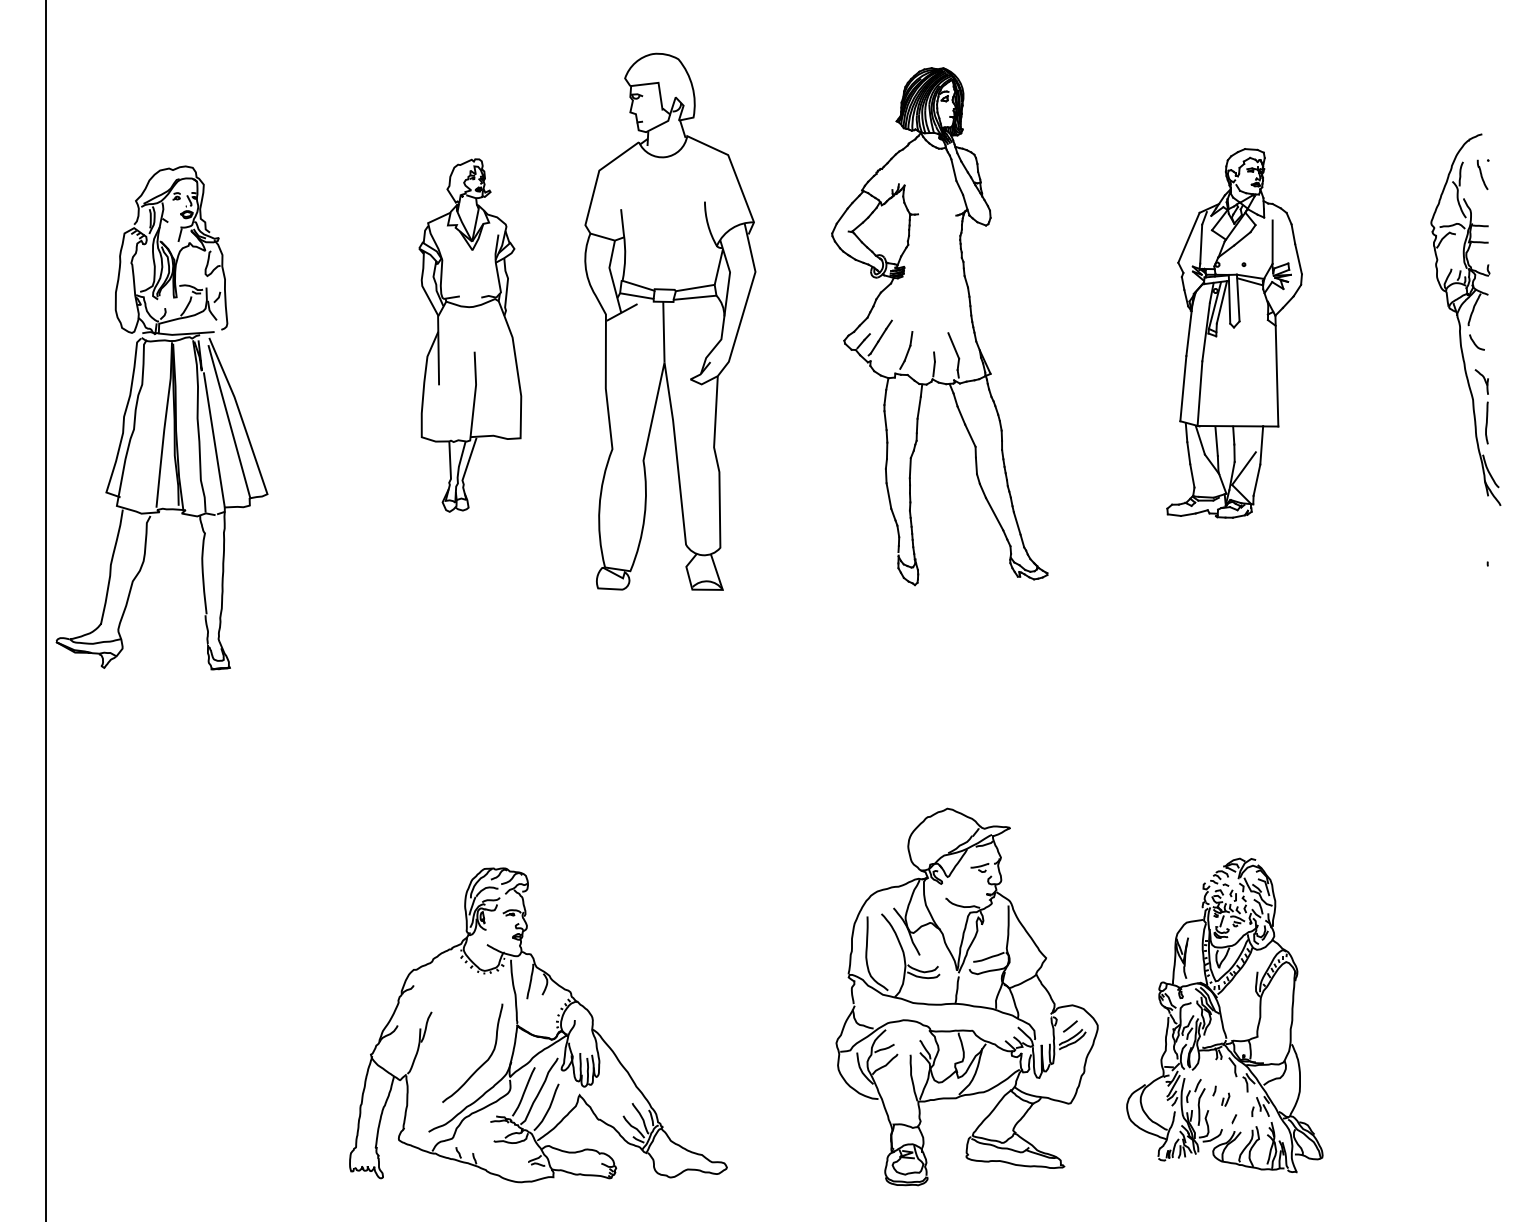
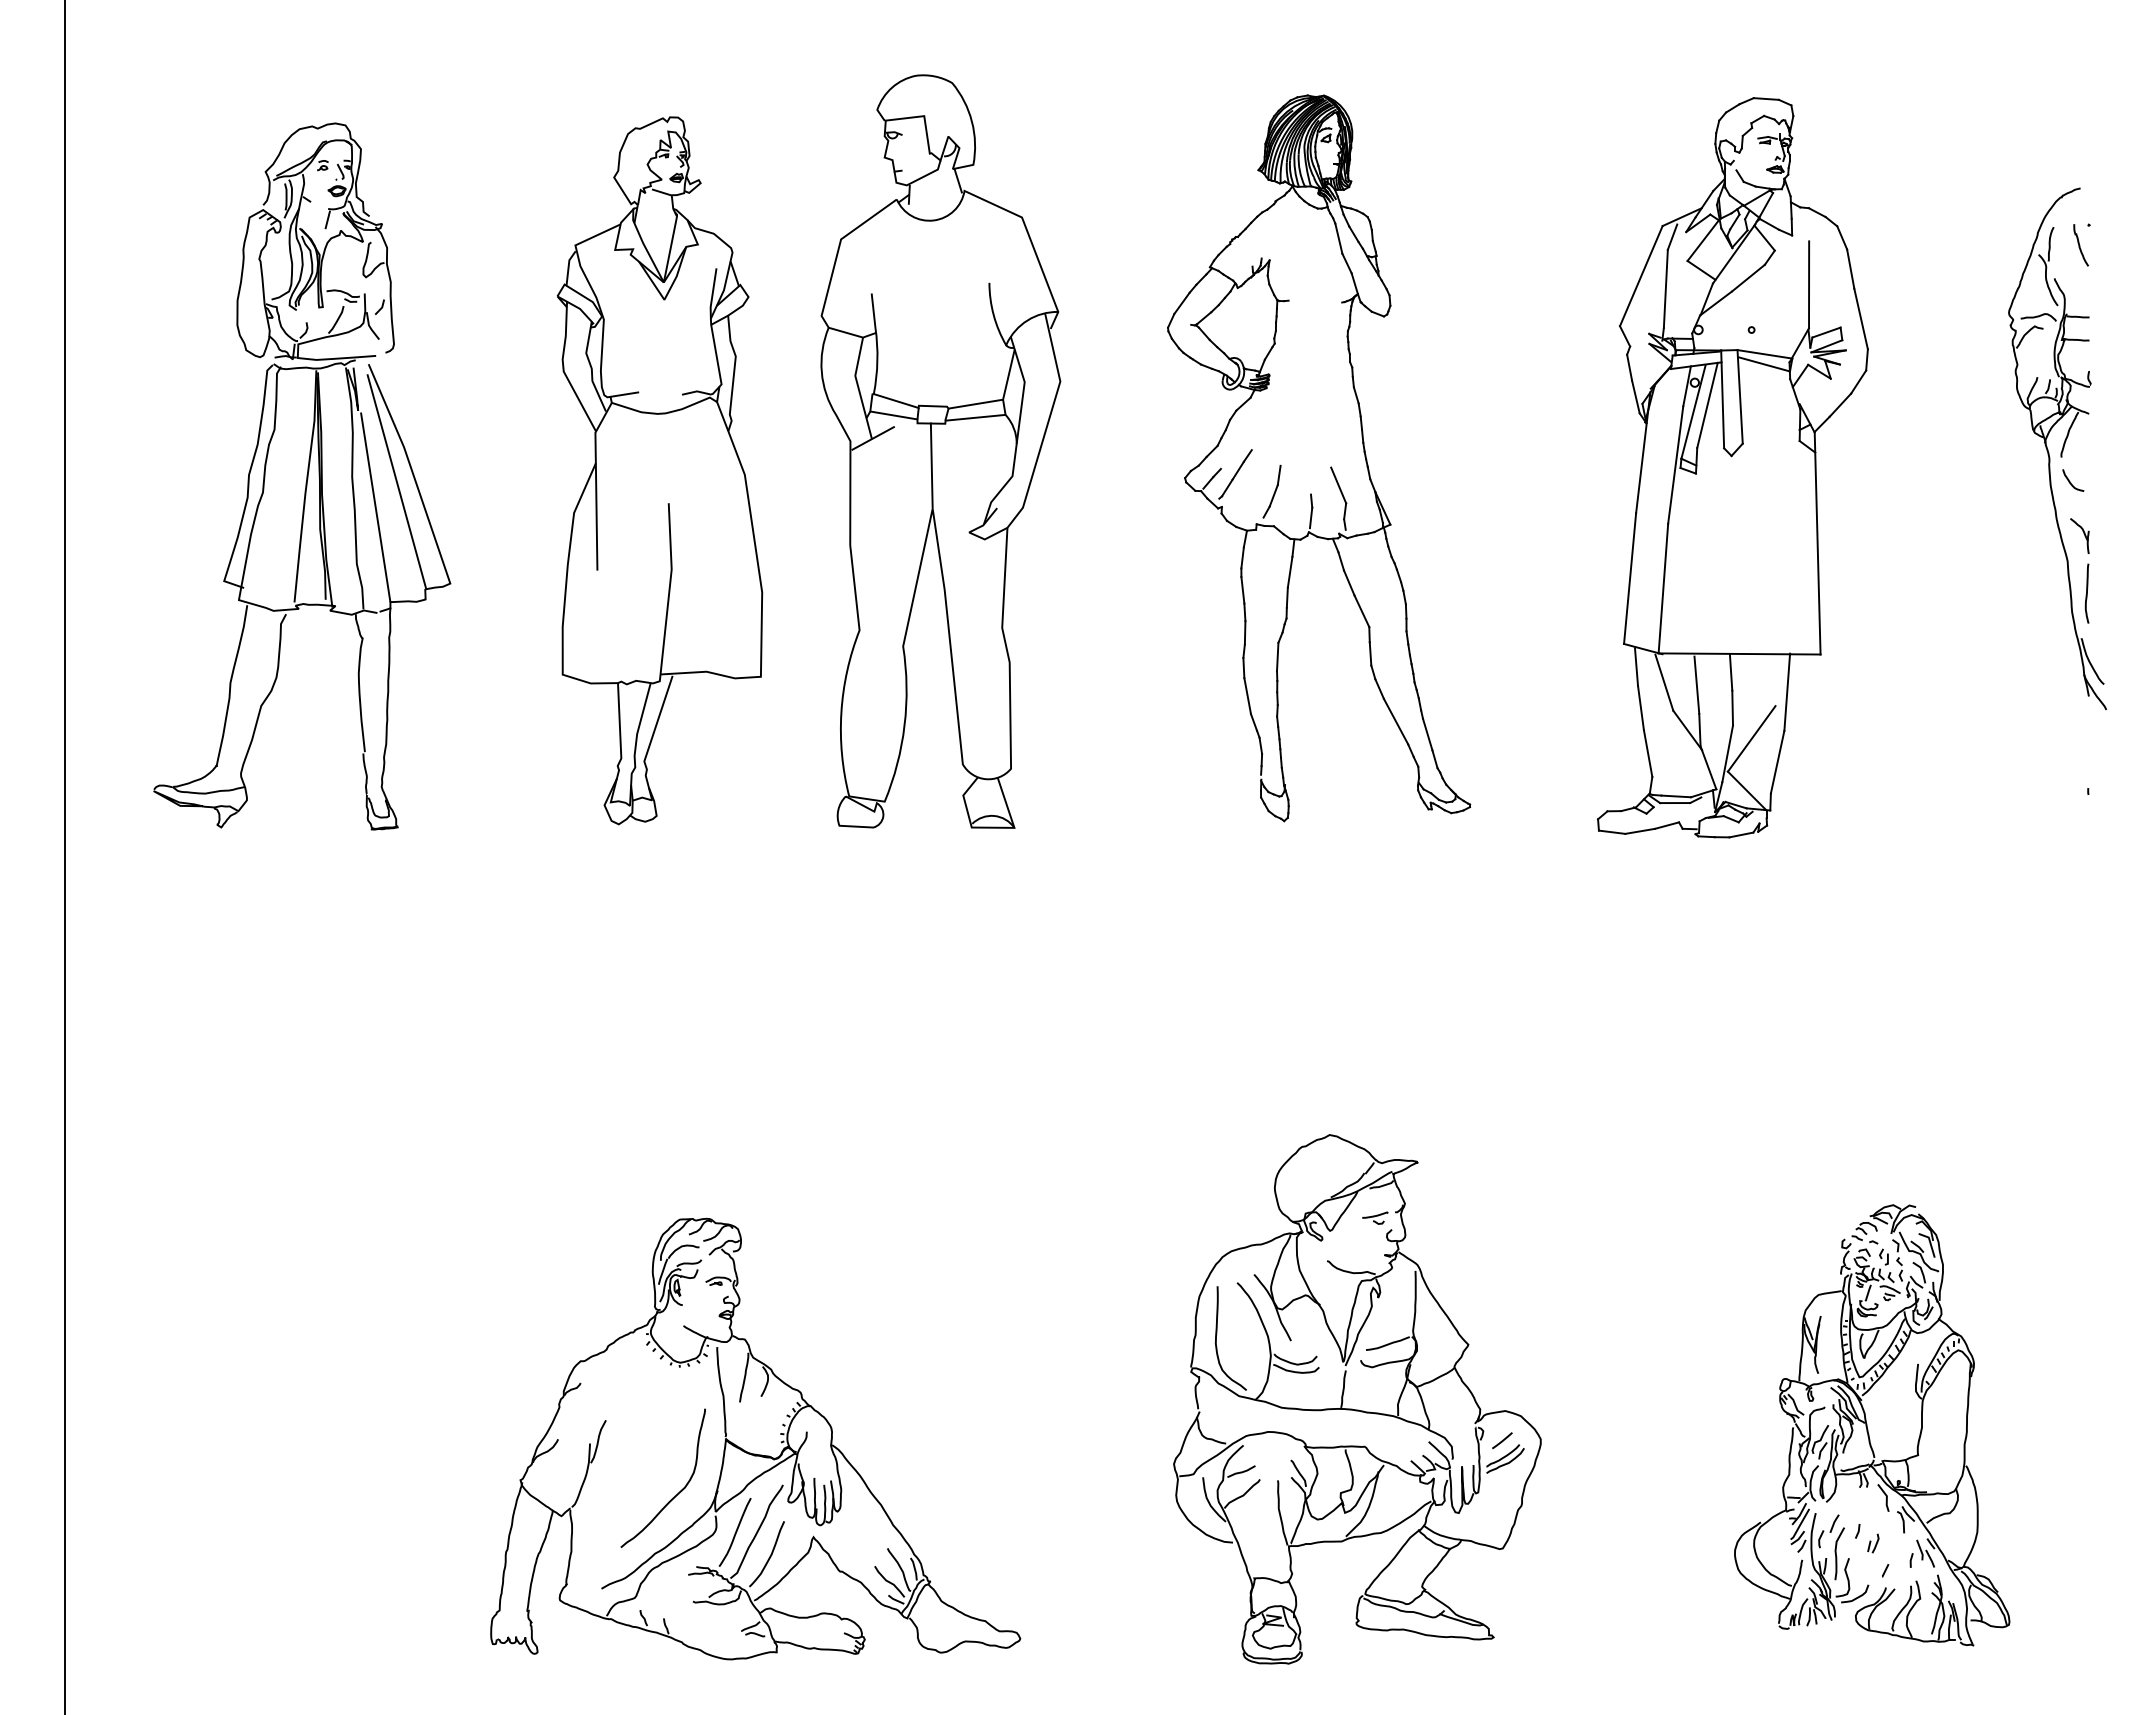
part: (1234, 333) -> (1732, 467), size x1.43
part: (469, 335) -> (659, 470), size x1.43
part: (162, 417) -> (302, 476), moved
part: (1225, 1015) -> (1872, 1425), moved

